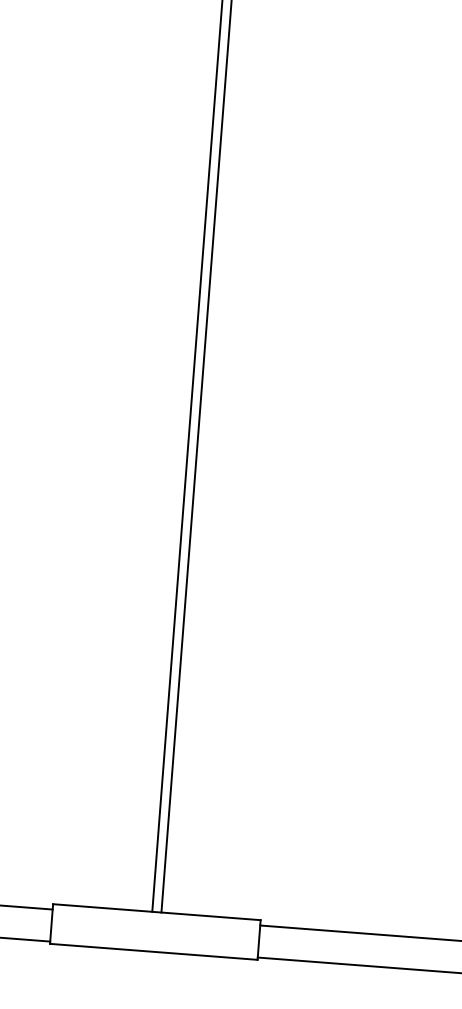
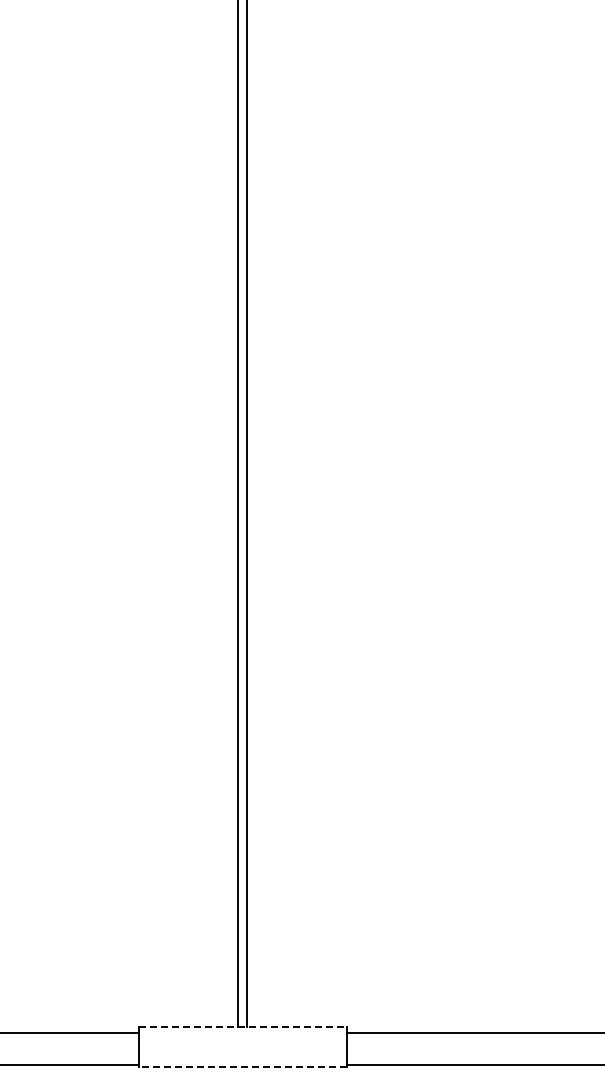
line: (157, 912) -> (243, 1027), solid -> dashed
line: (153, 952) -> (242, 1067), solid -> dashed

